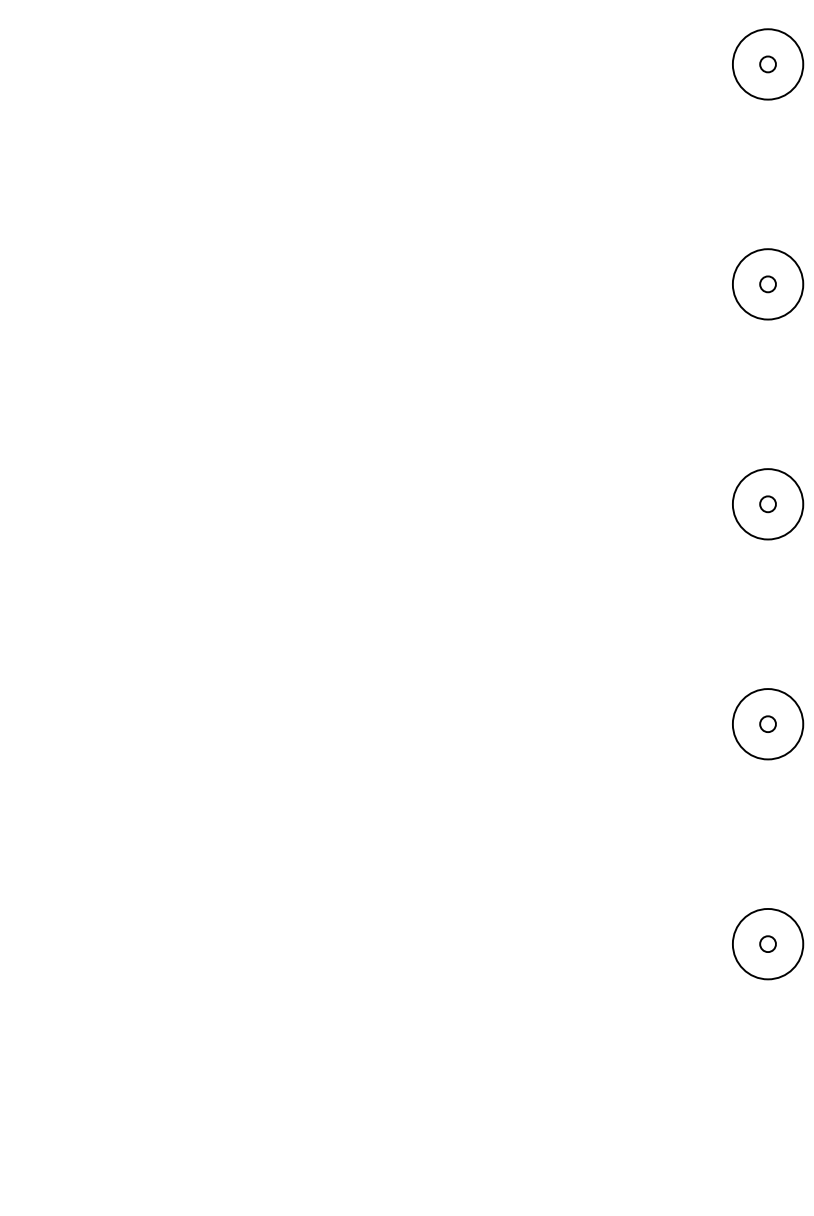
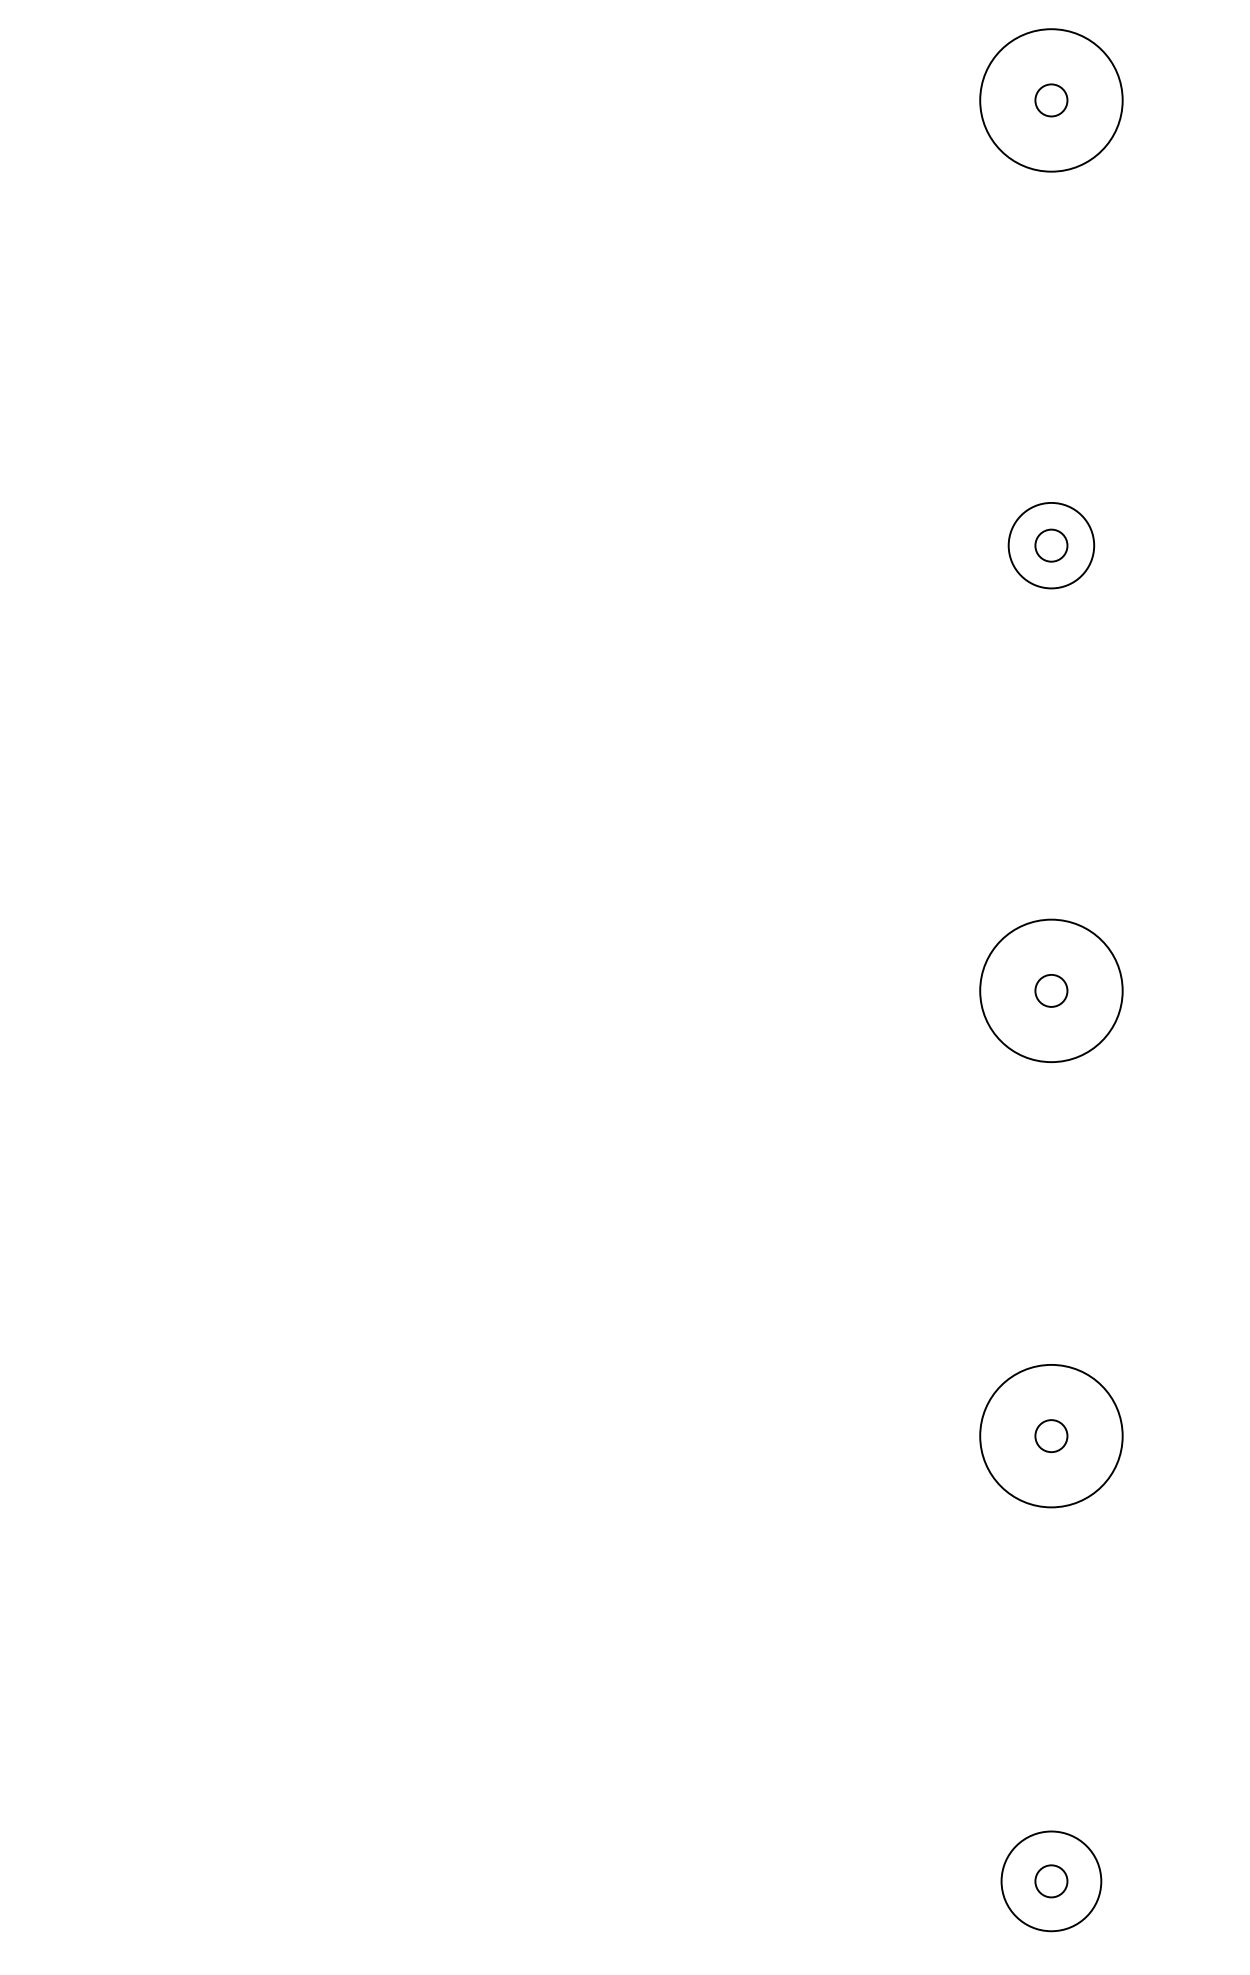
circle: (767, 284) -> (1050, 545), size x0.6
circle: (767, 943) -> (1050, 1880), size x0.7

